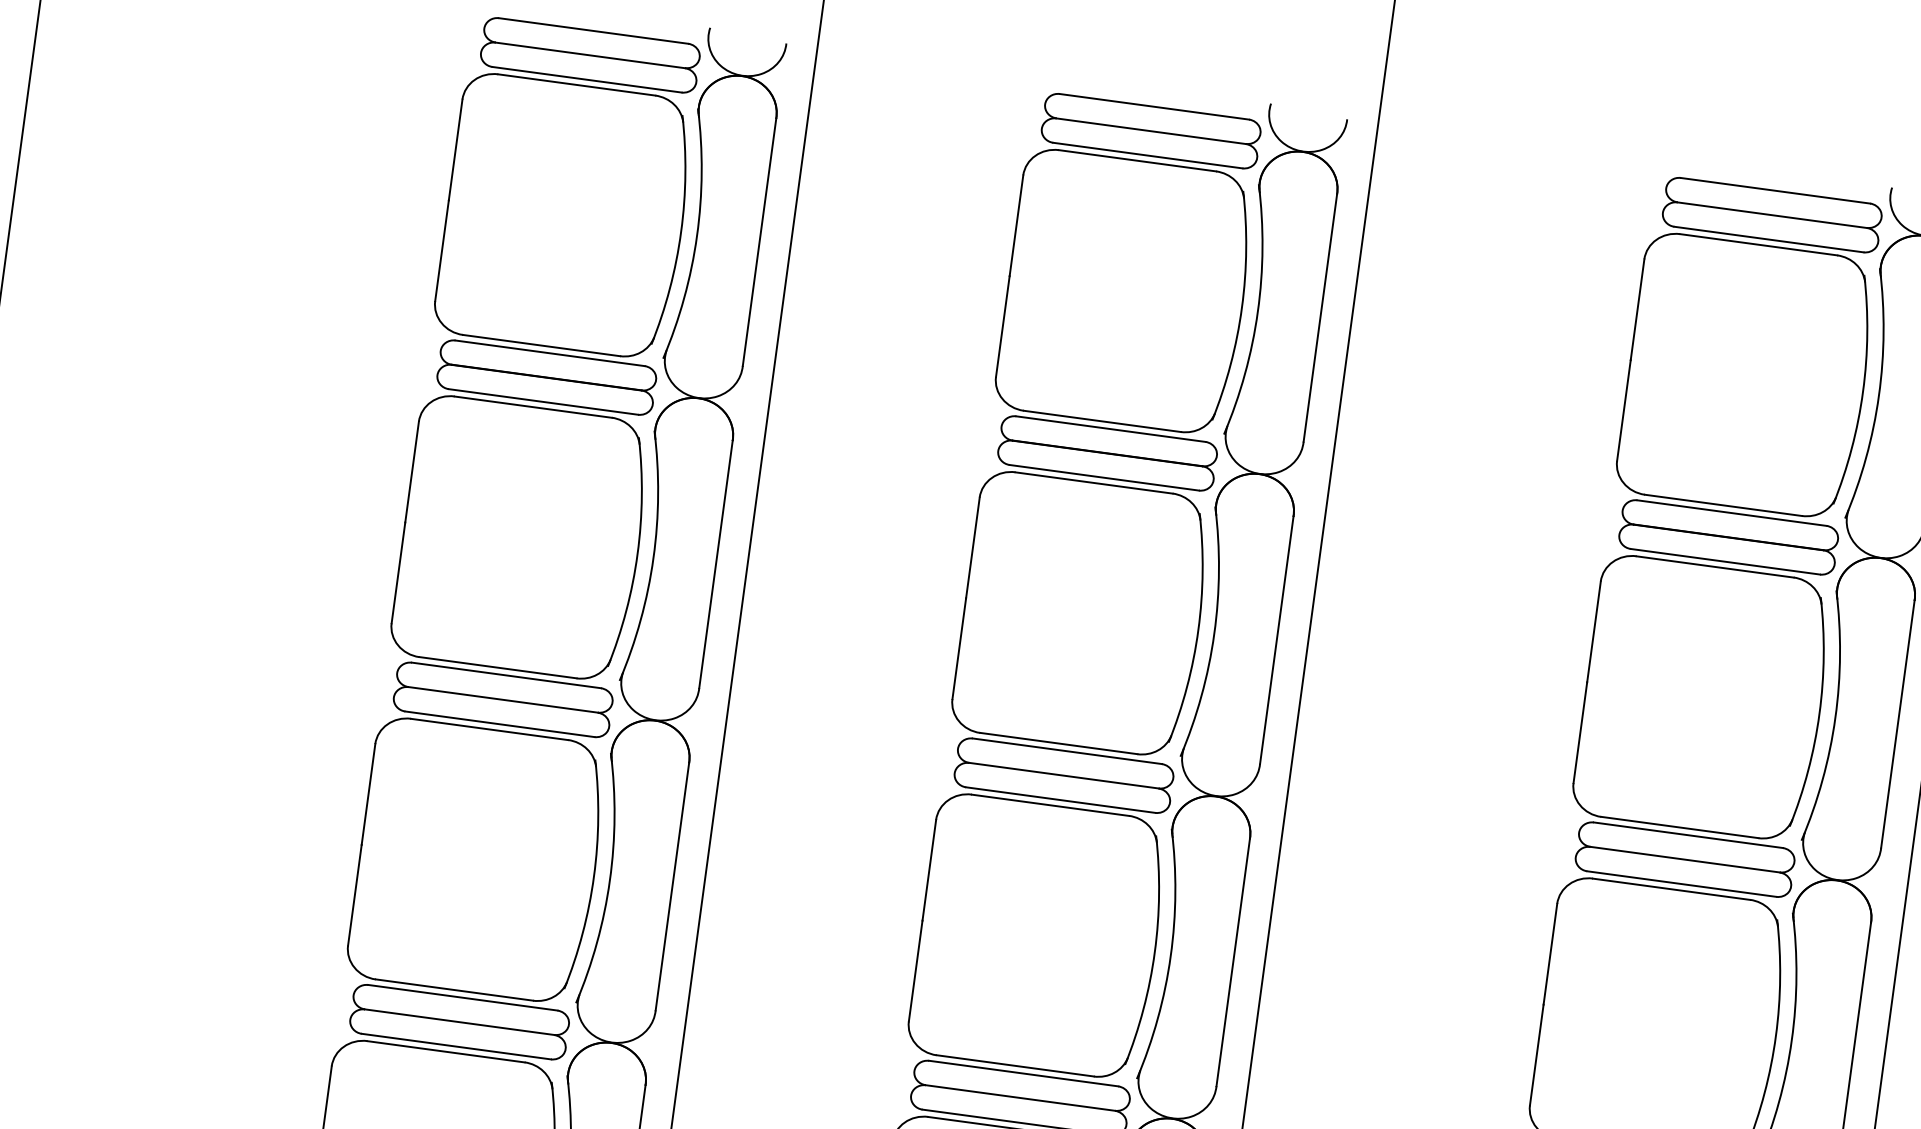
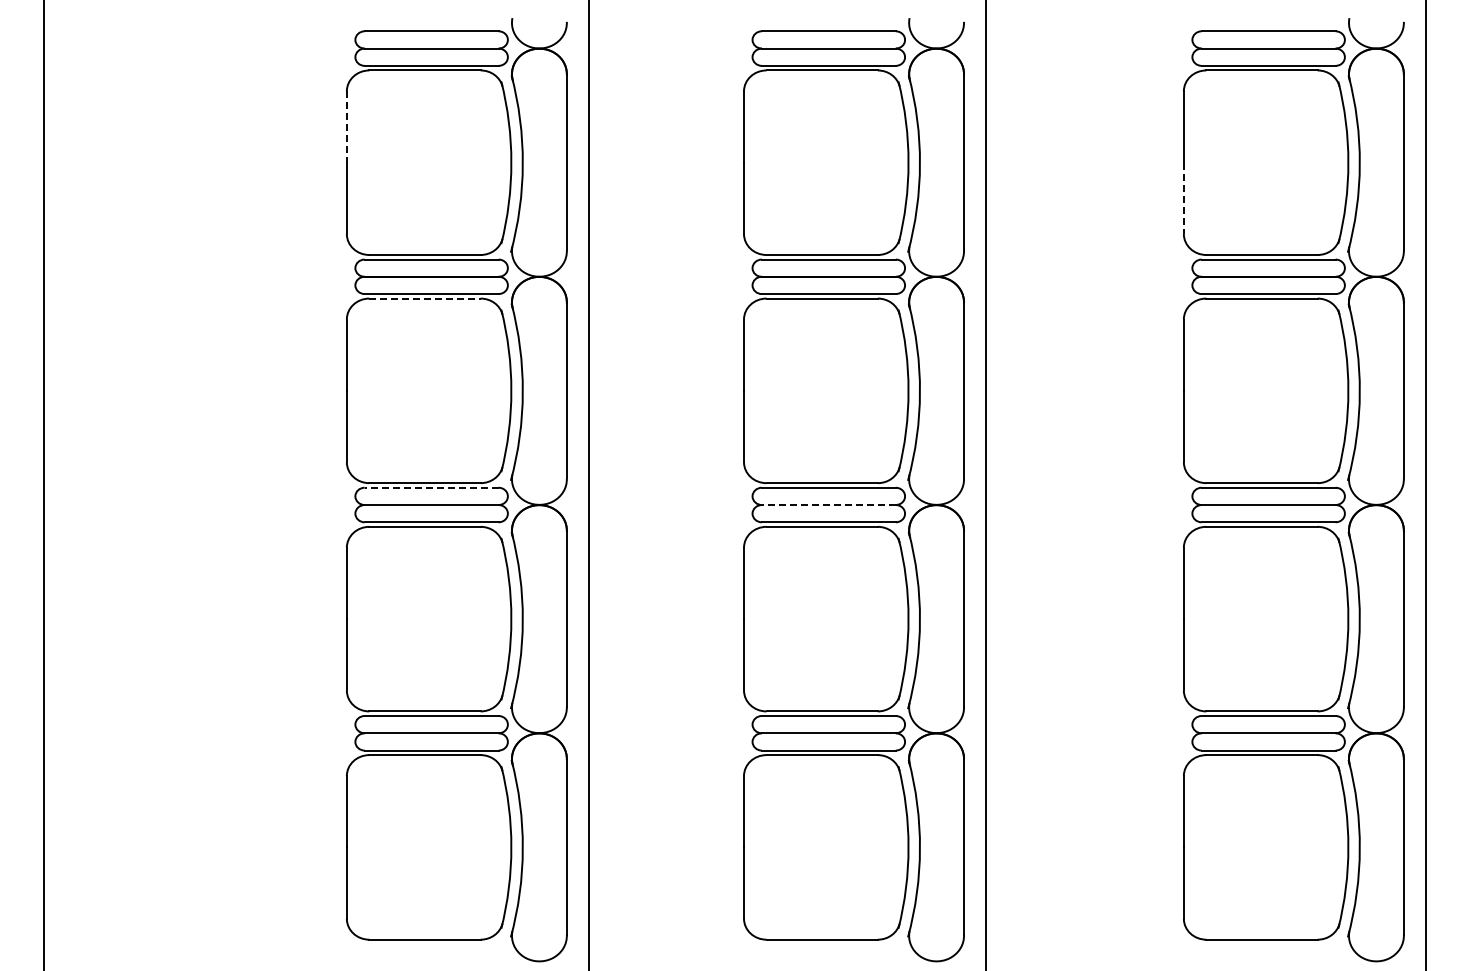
line: (455, 150) -> (346, 127), solid -> dashed
line: (533, 407) -> (425, 298), solid -> dashed
line: (1623, 410) -> (1183, 198), solid -> dashed
line: (506, 675) -> (431, 487), solid -> dashed
line: (1063, 776) -> (828, 505), solid -> dashed

